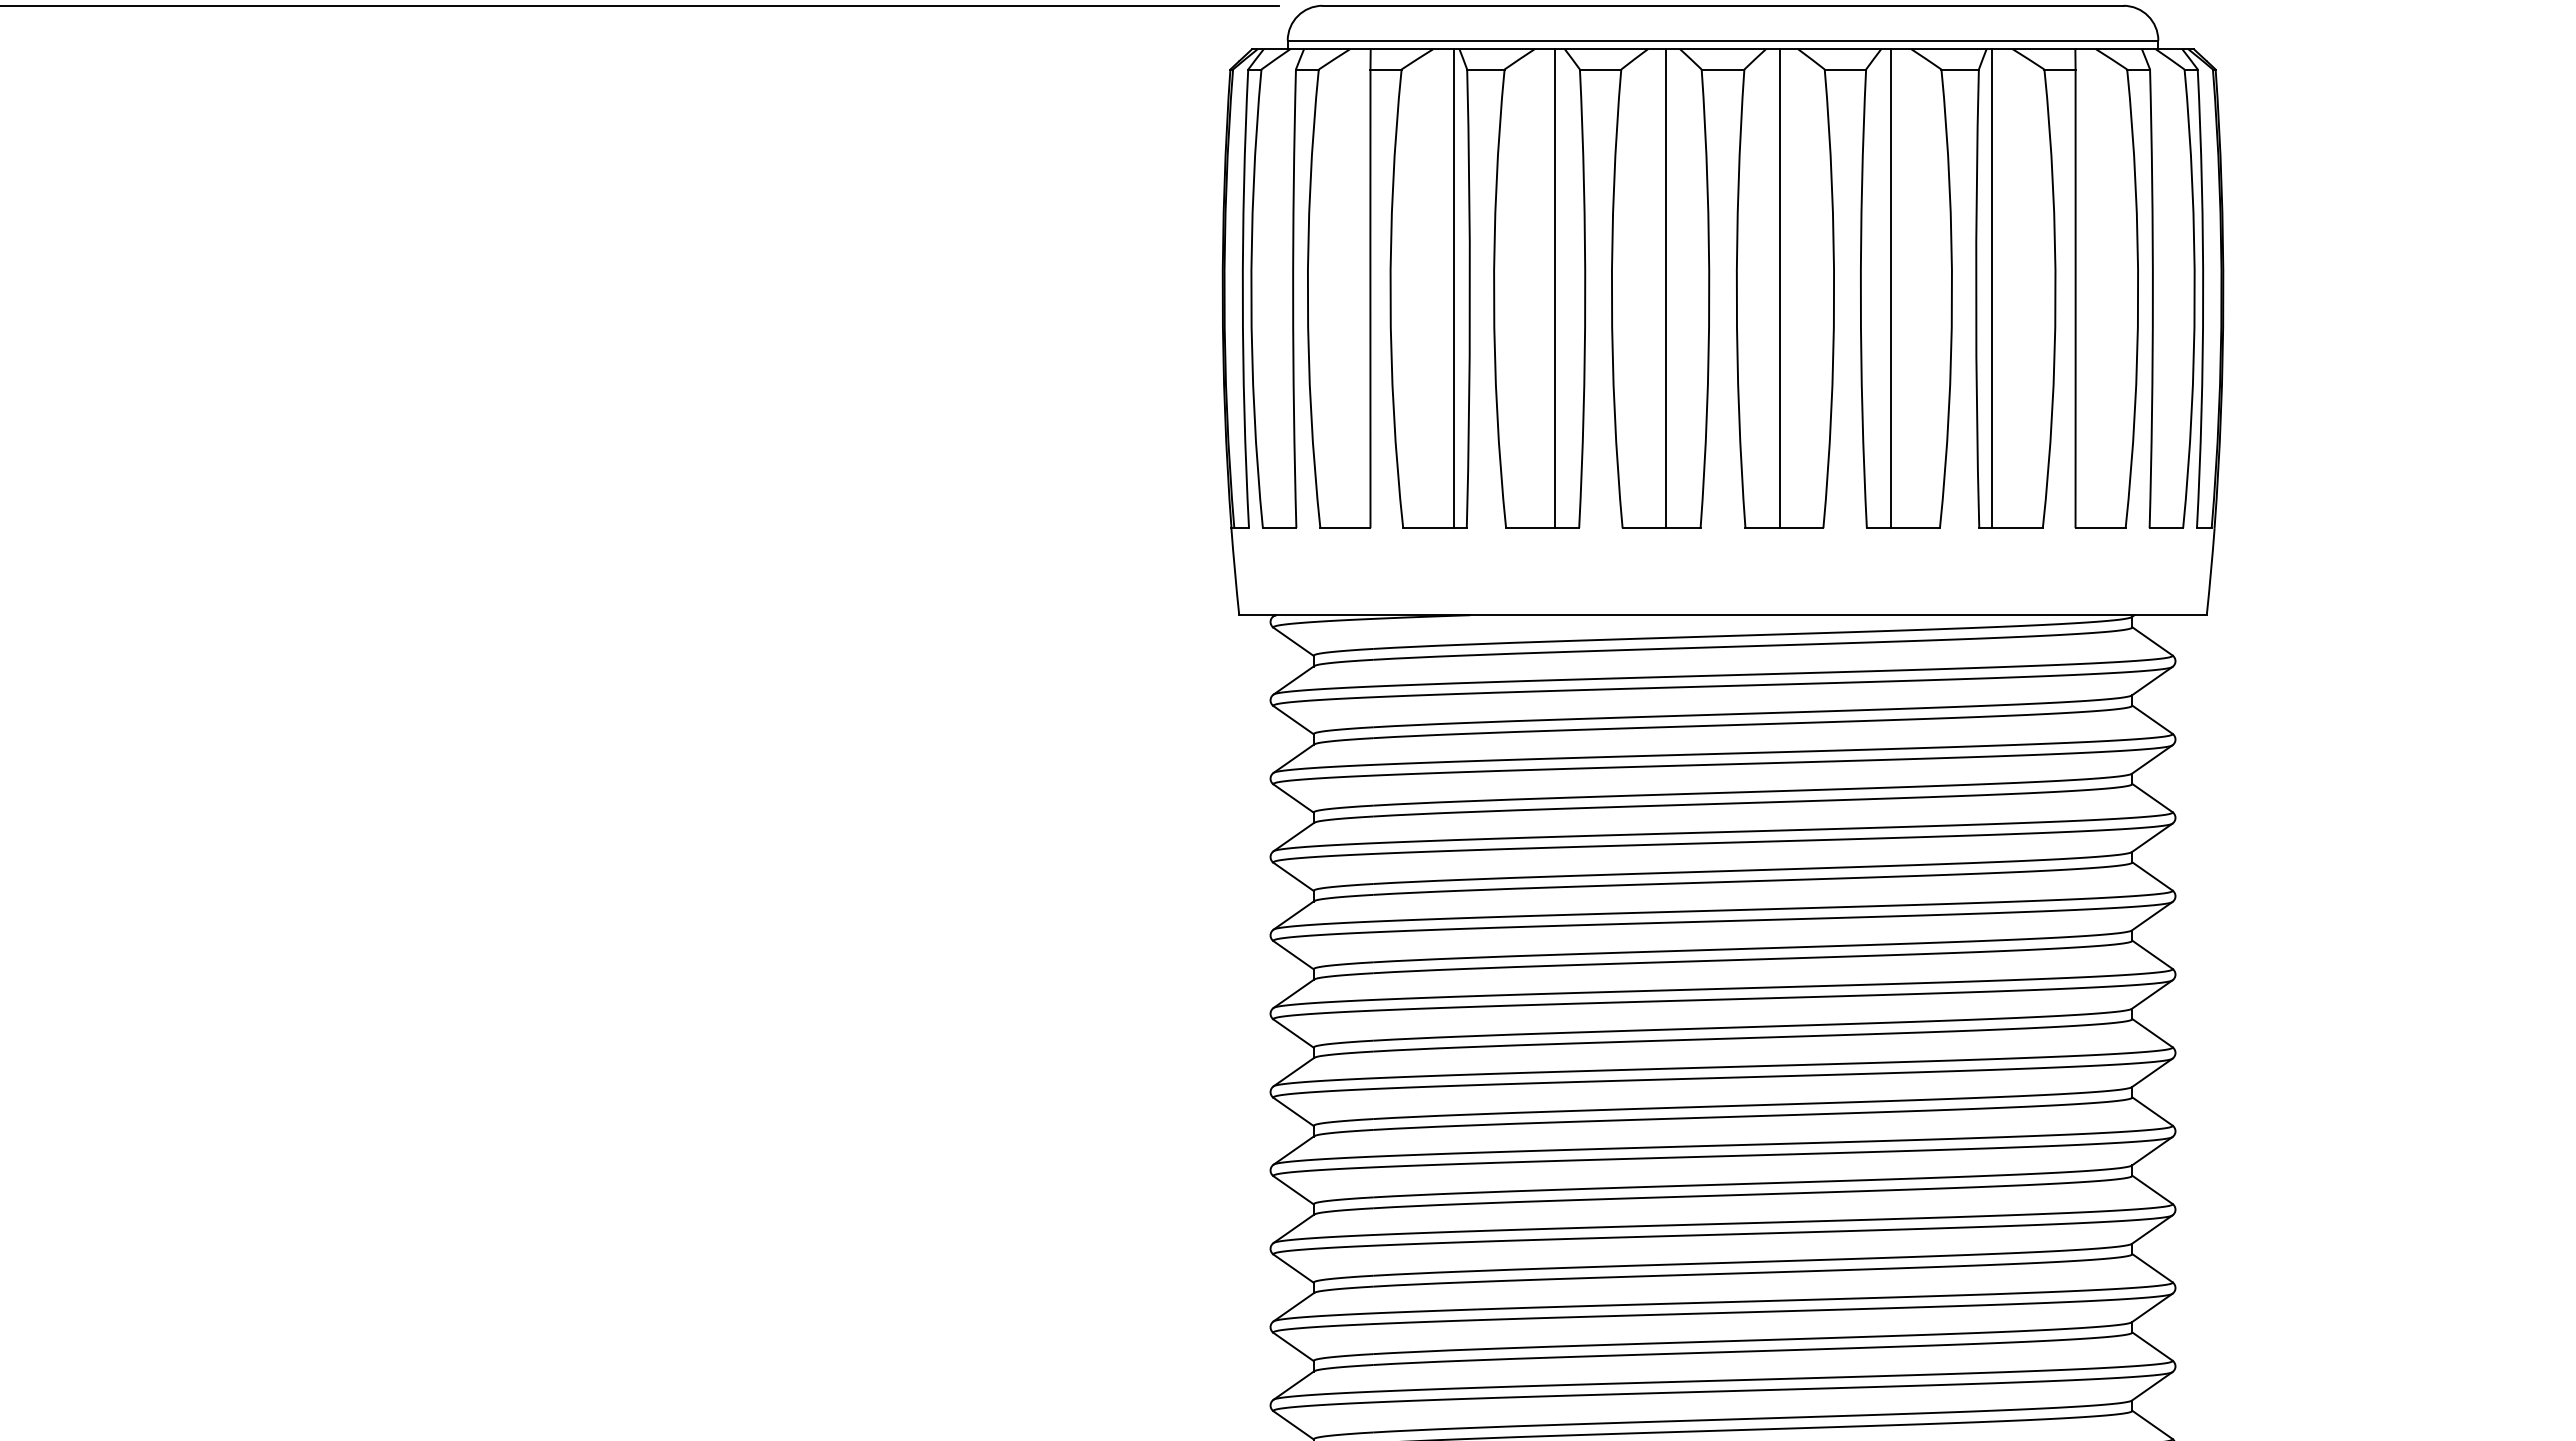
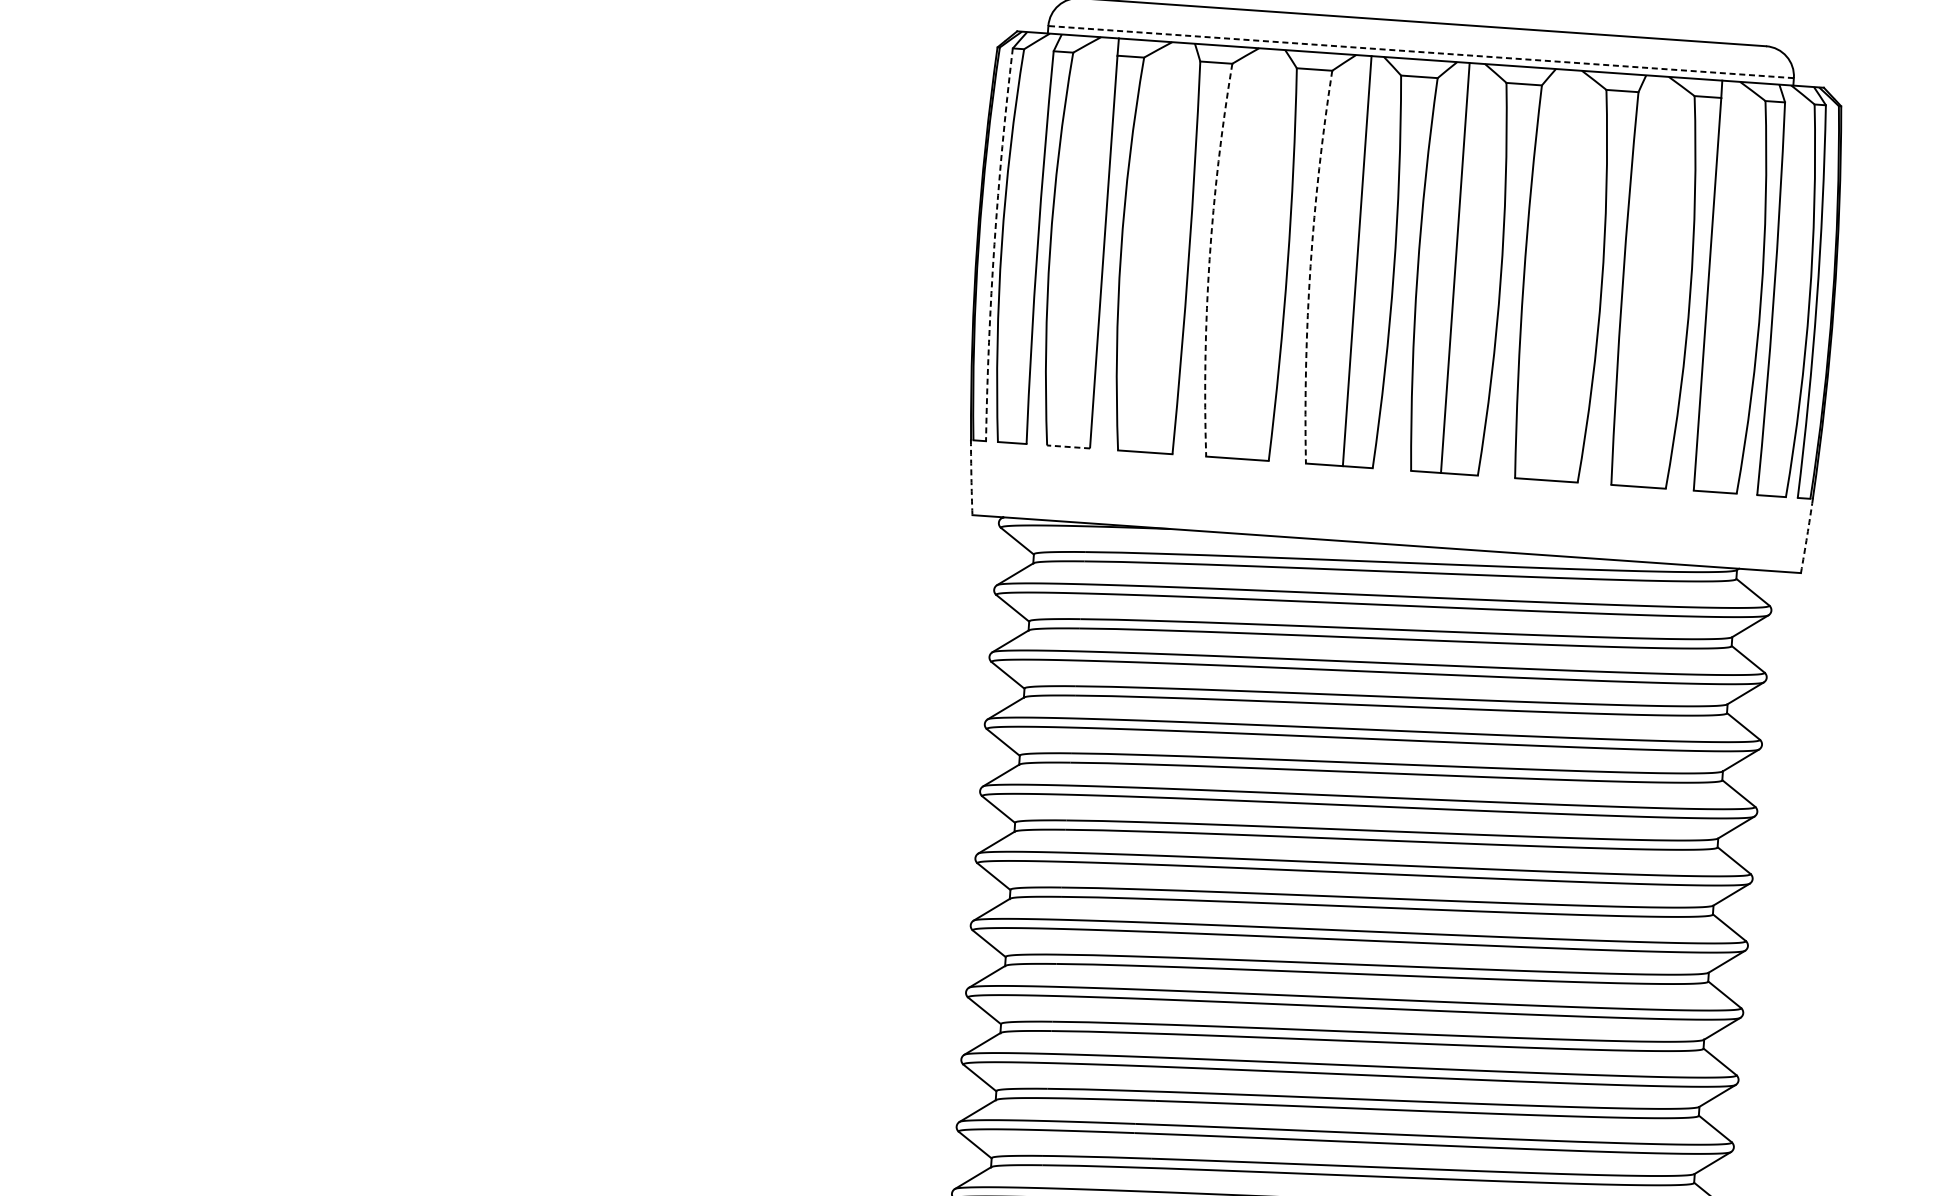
line: (1722, 40) -> (1420, 51), solid -> dashed
line: (1454, 288) -> (1176, 248), removed
line: (1554, 288) -> (1261, 254), removed
line: (1891, 288) -> (1550, 274), removed
line: (1991, 288) -> (1636, 280), removed
arc: (1242, 298) -> (994, 244), solid -> dashed
arc: (1494, 298) -> (1209, 259), solid -> dashed
arc: (1611, 298) -> (1310, 266), solid -> dashed
line: (1344, 528) -> (1067, 447), solid -> dashed
arc: (1235, 571) -> (971, 477), solid -> dashed
arc: (2211, 571) -> (1807, 535), solid -> dashed

